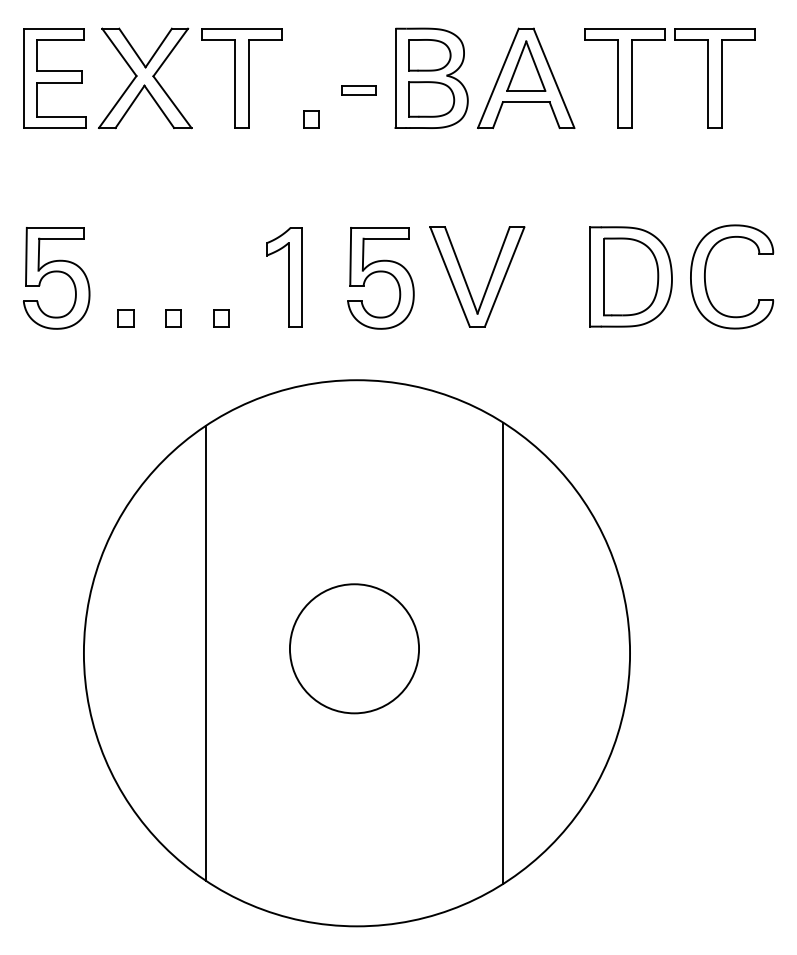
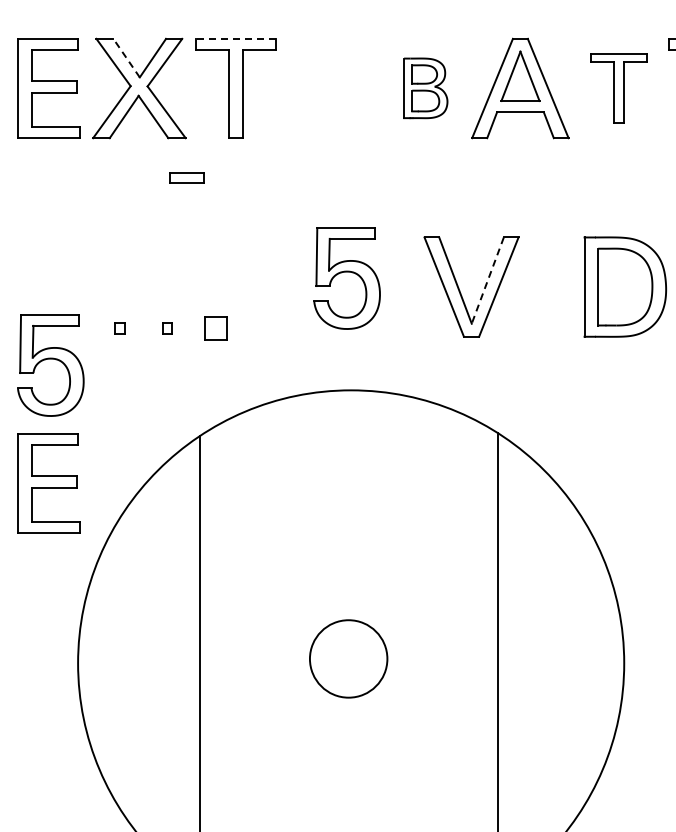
line: (241, 28) -> (235, 38), solid -> dashed
line: (132, 47) -> (126, 57), solid -> dashed
part: (431, 77) -> (425, 87), size x0.6
part: (624, 78) -> (618, 88), size x0.7
part: (358, 90) -> (186, 177), moved
part: (311, 119) -> (305, 129), removed
line: (493, 270) -> (487, 280), solid -> dashed
part: (284, 277) -> (278, 287), removed
part: (56, 278) -> (50, 365), moved
part: (380, 278) -> (346, 278), moved
part: (125, 318) -> (119, 328), size x0.6
part: (173, 318) -> (167, 328), size x0.6
part: (221, 318) -> (215, 328), size x1.4
part: (54, 473) -> (48, 483), added
circle: (354, 648) -> (348, 658), size x0.6

